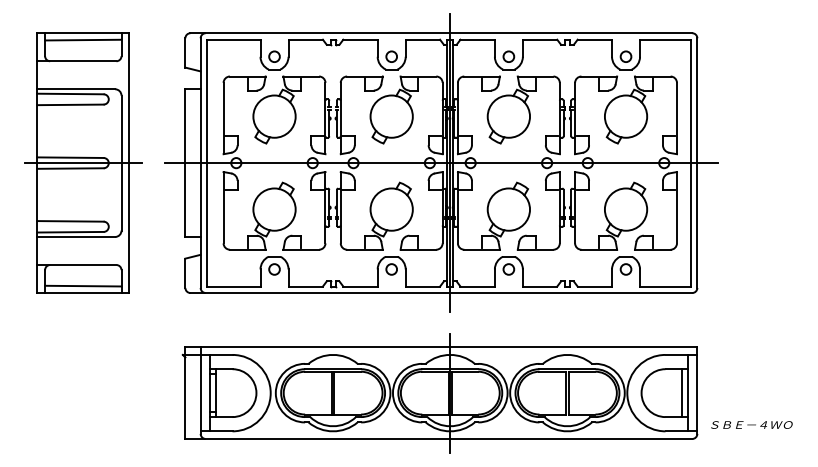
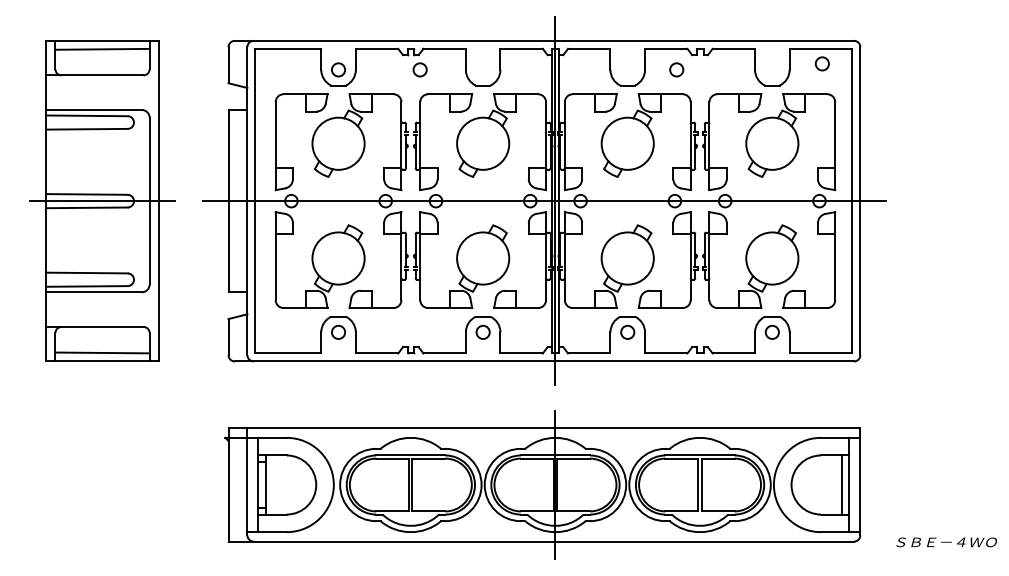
circle: (391, 56) -> (419, 69), moved
circle: (508, 56) -> (676, 69), moved
circle: (625, 56) -> (821, 63), moved
text: (751, 425) -> (946, 542), moved

